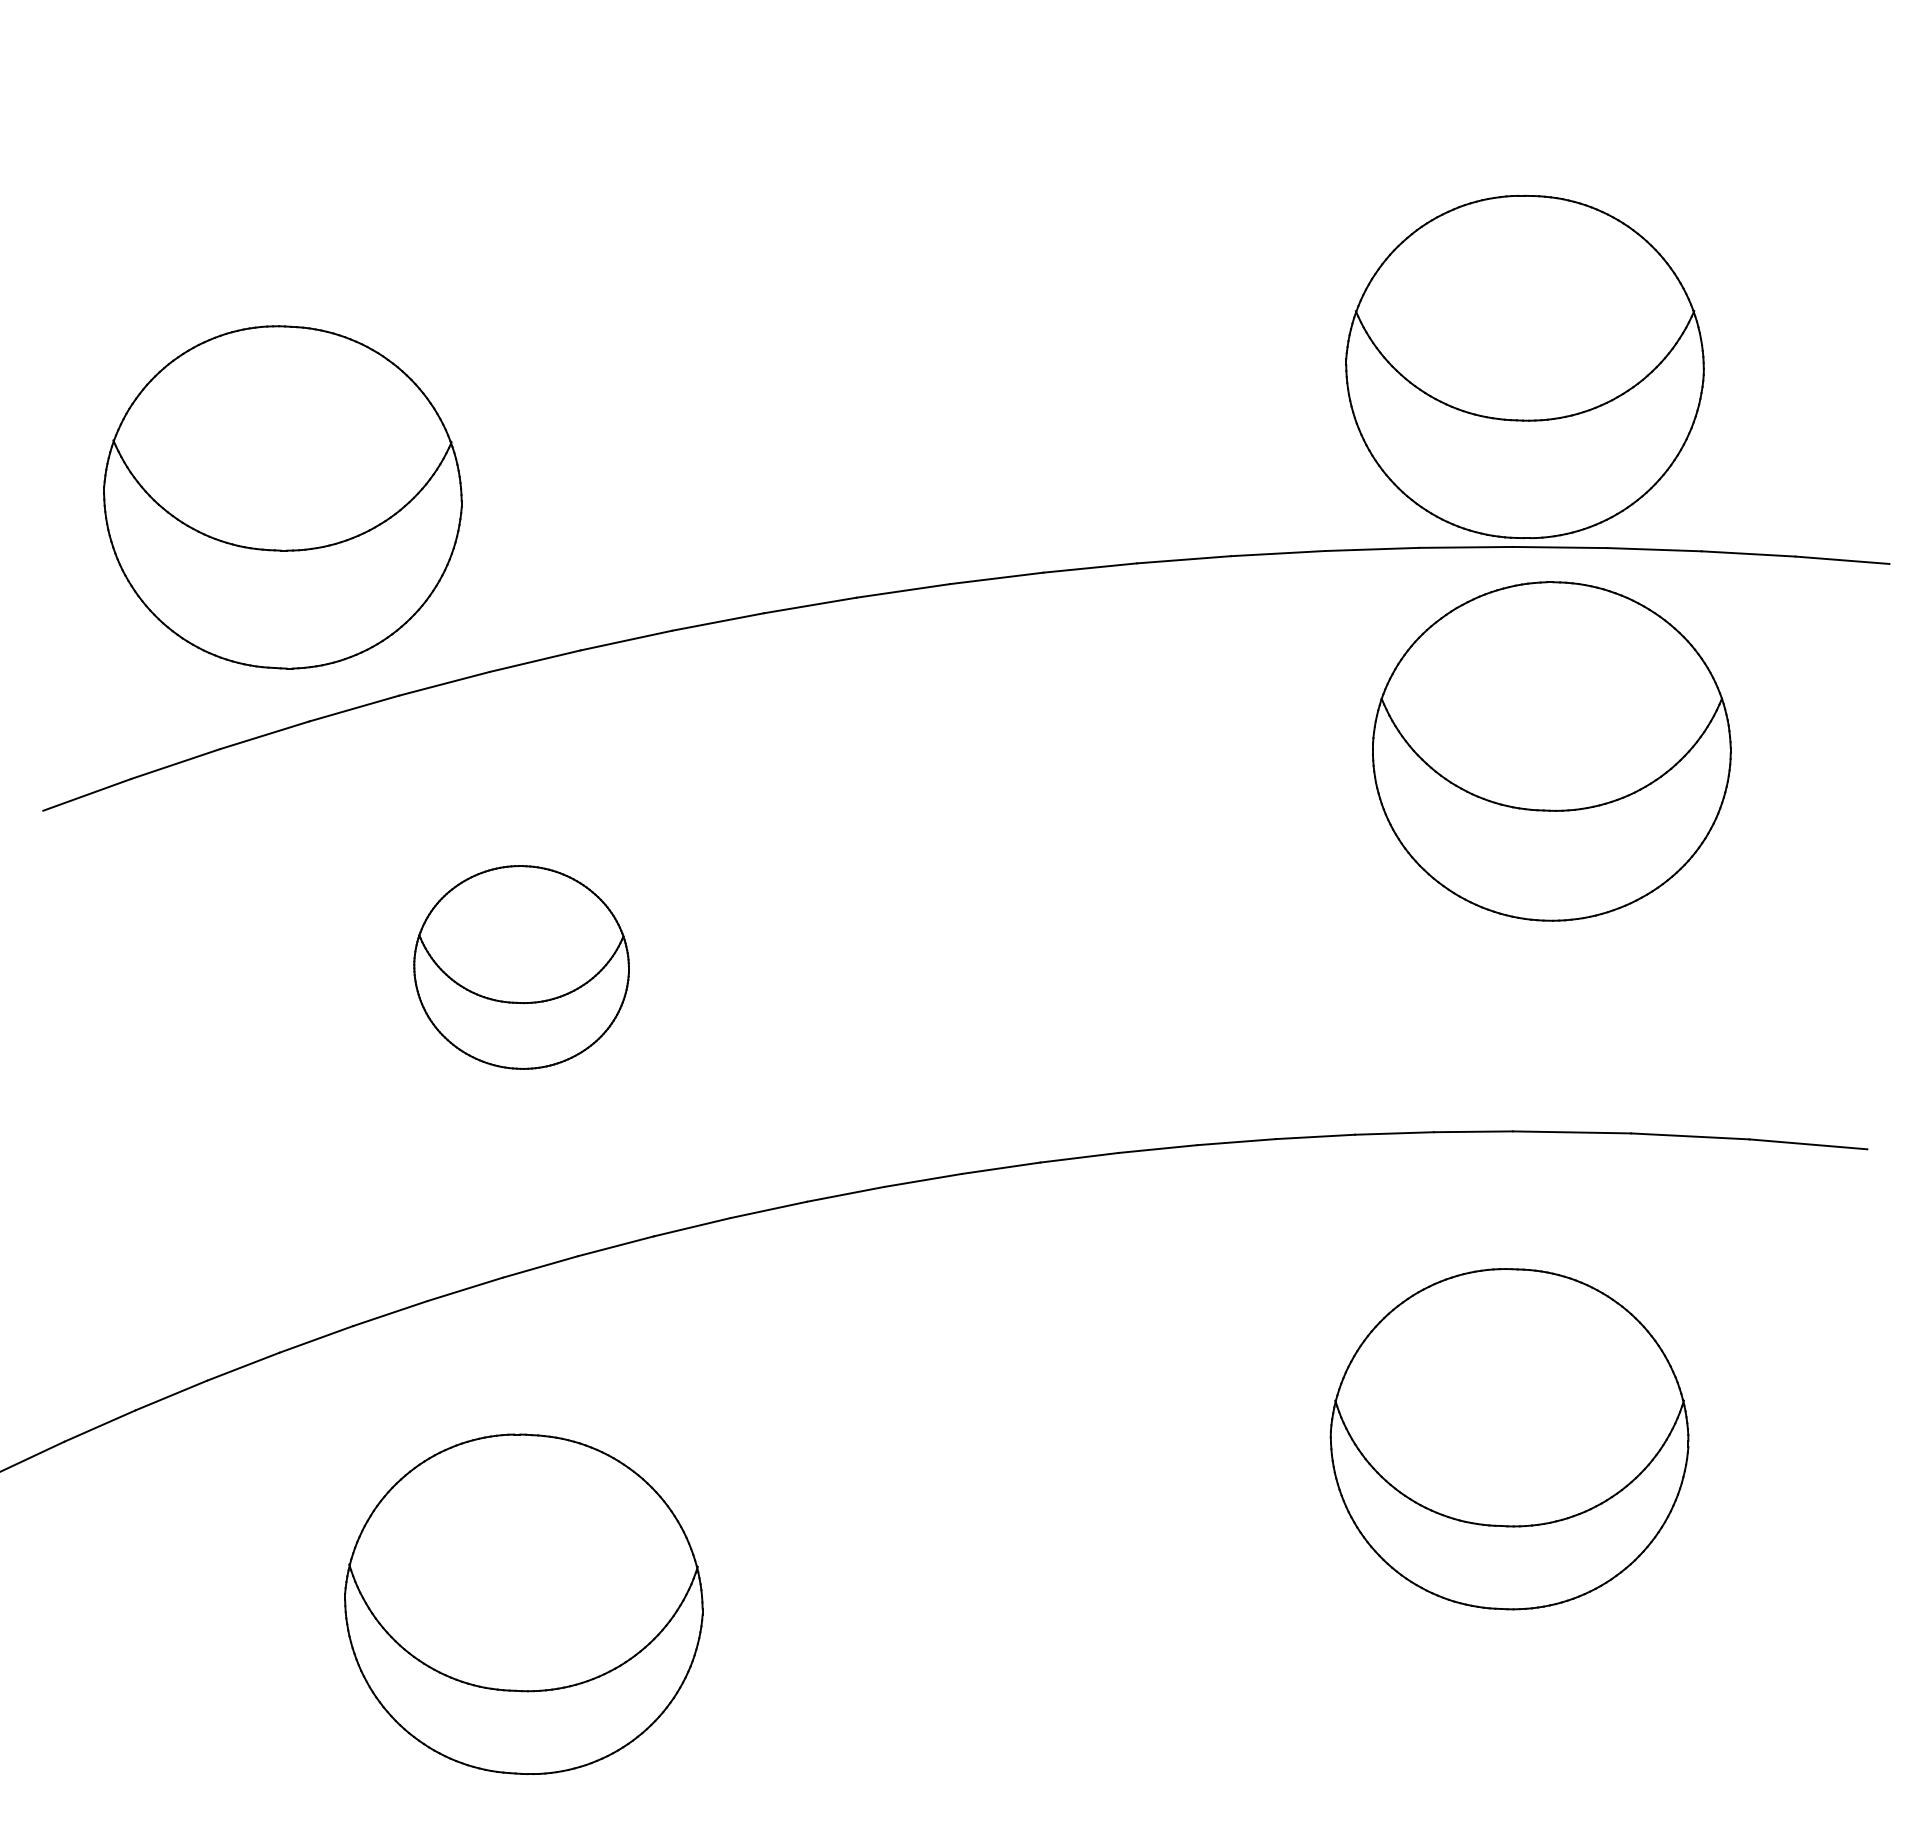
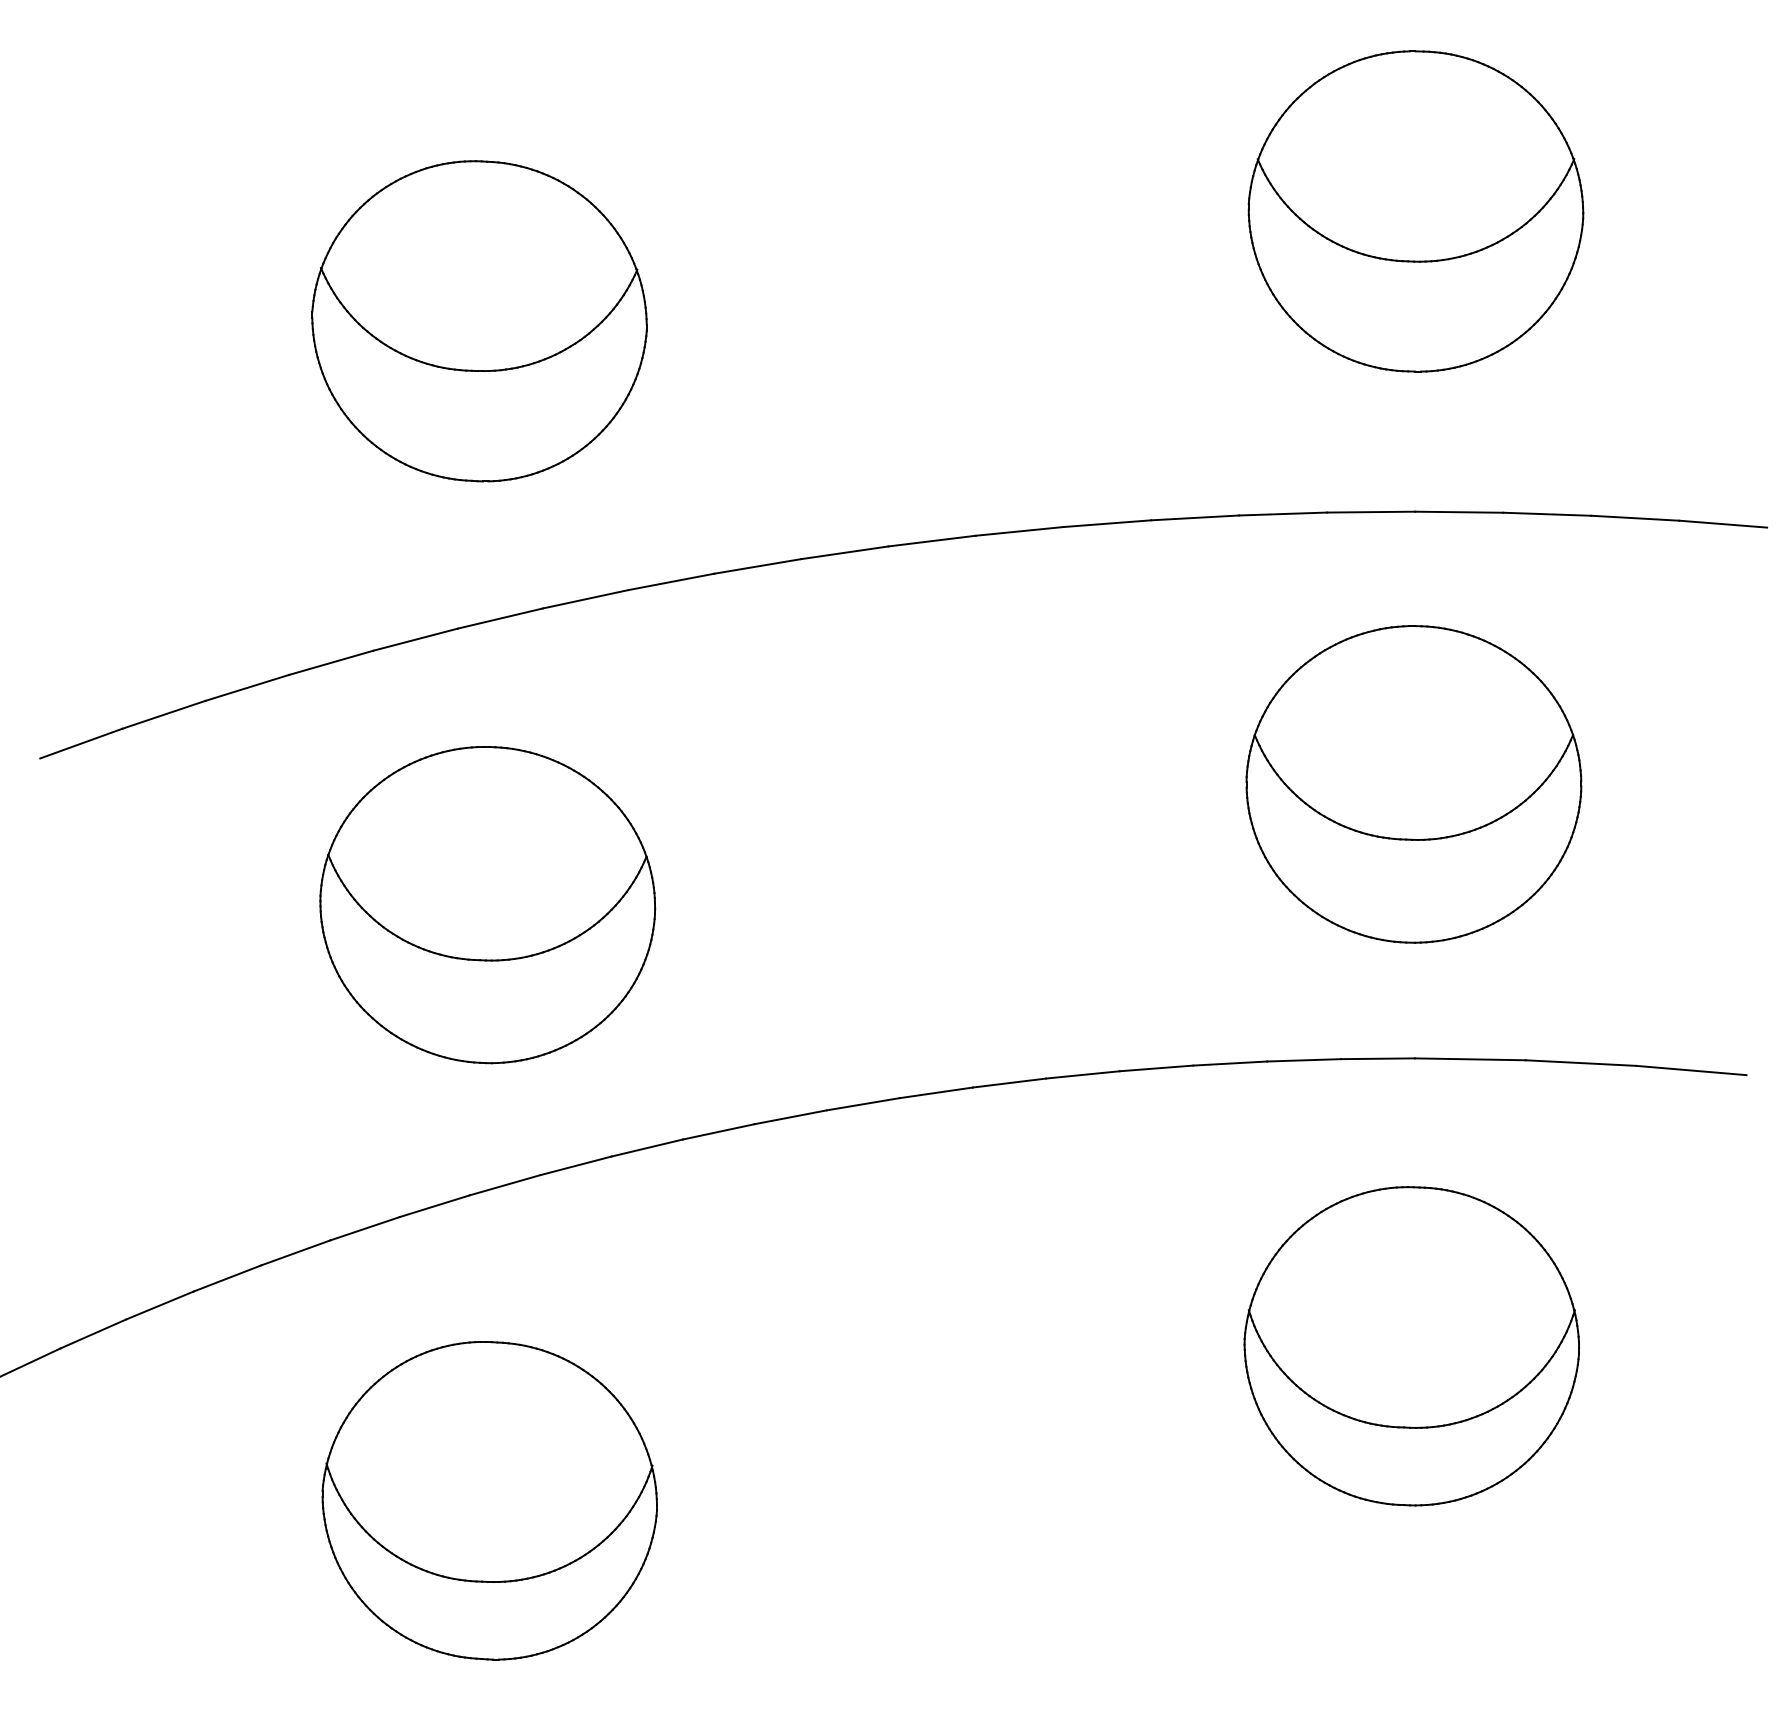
part: (1524, 366) -> (1415, 211), moved
part: (282, 497) -> (479, 321), moved
part: (1551, 751) -> (1413, 784), moved
part: (521, 967) -> (487, 905), size x1.67

